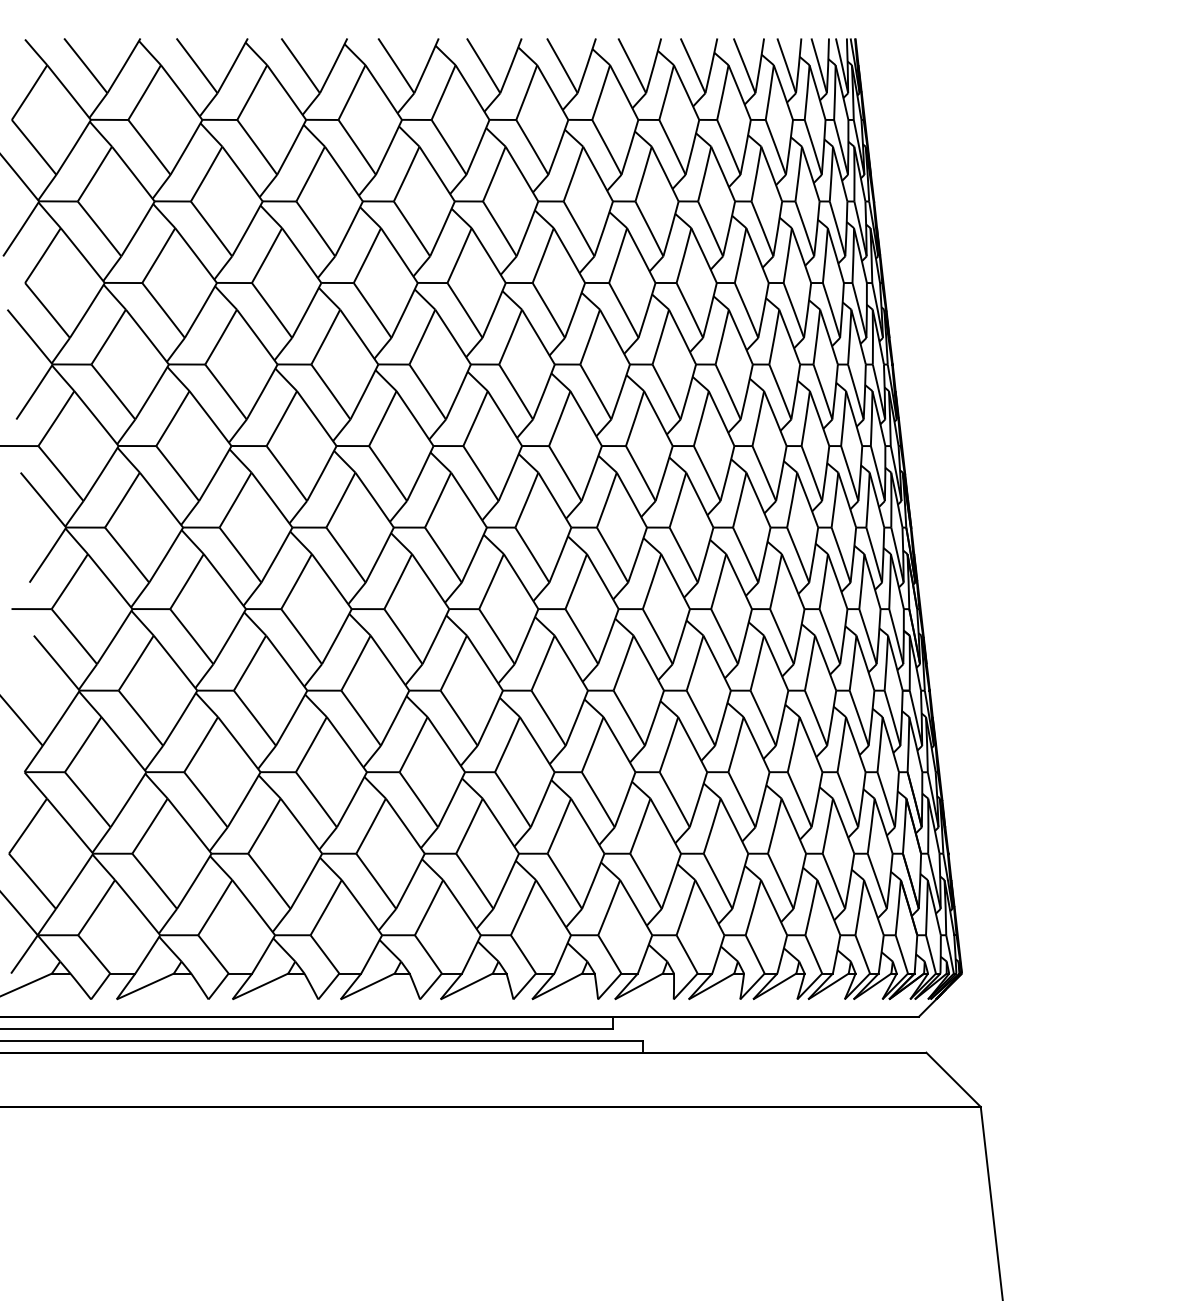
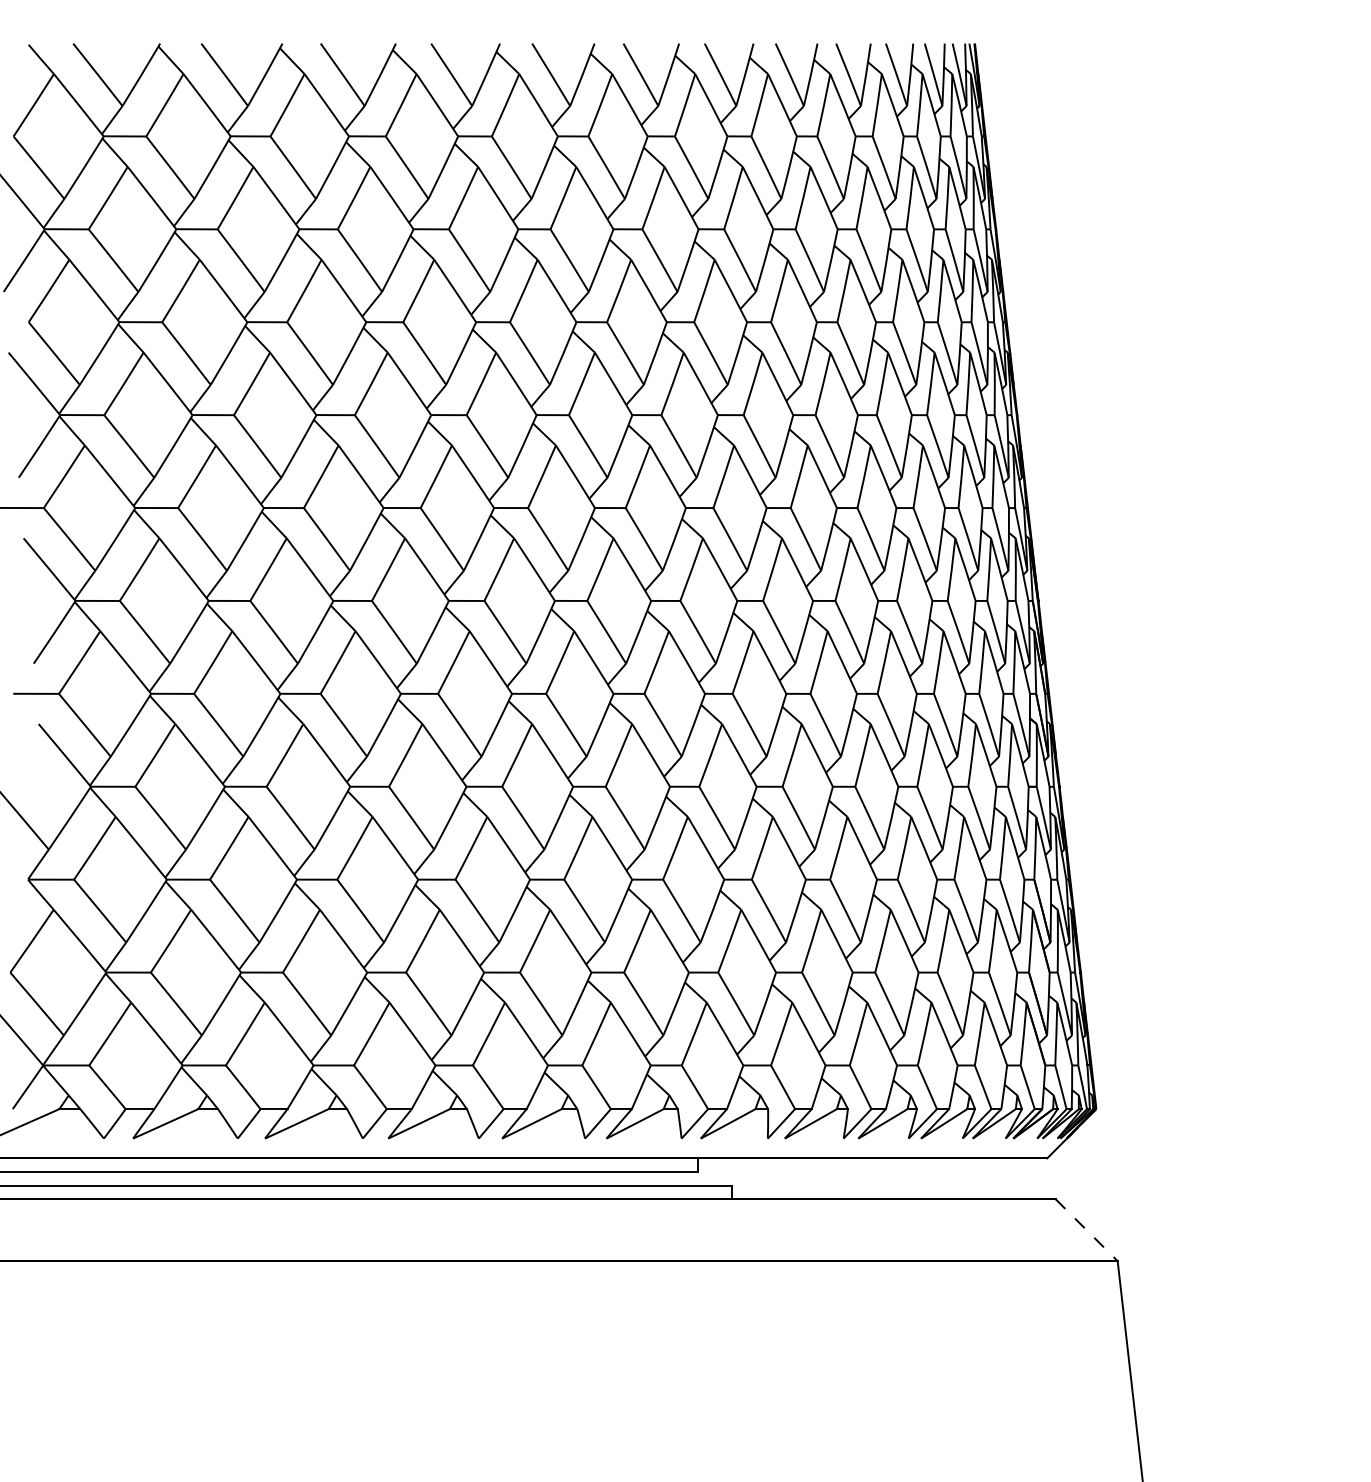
line: (953, 1080) -> (1086, 1230), solid -> dashed

